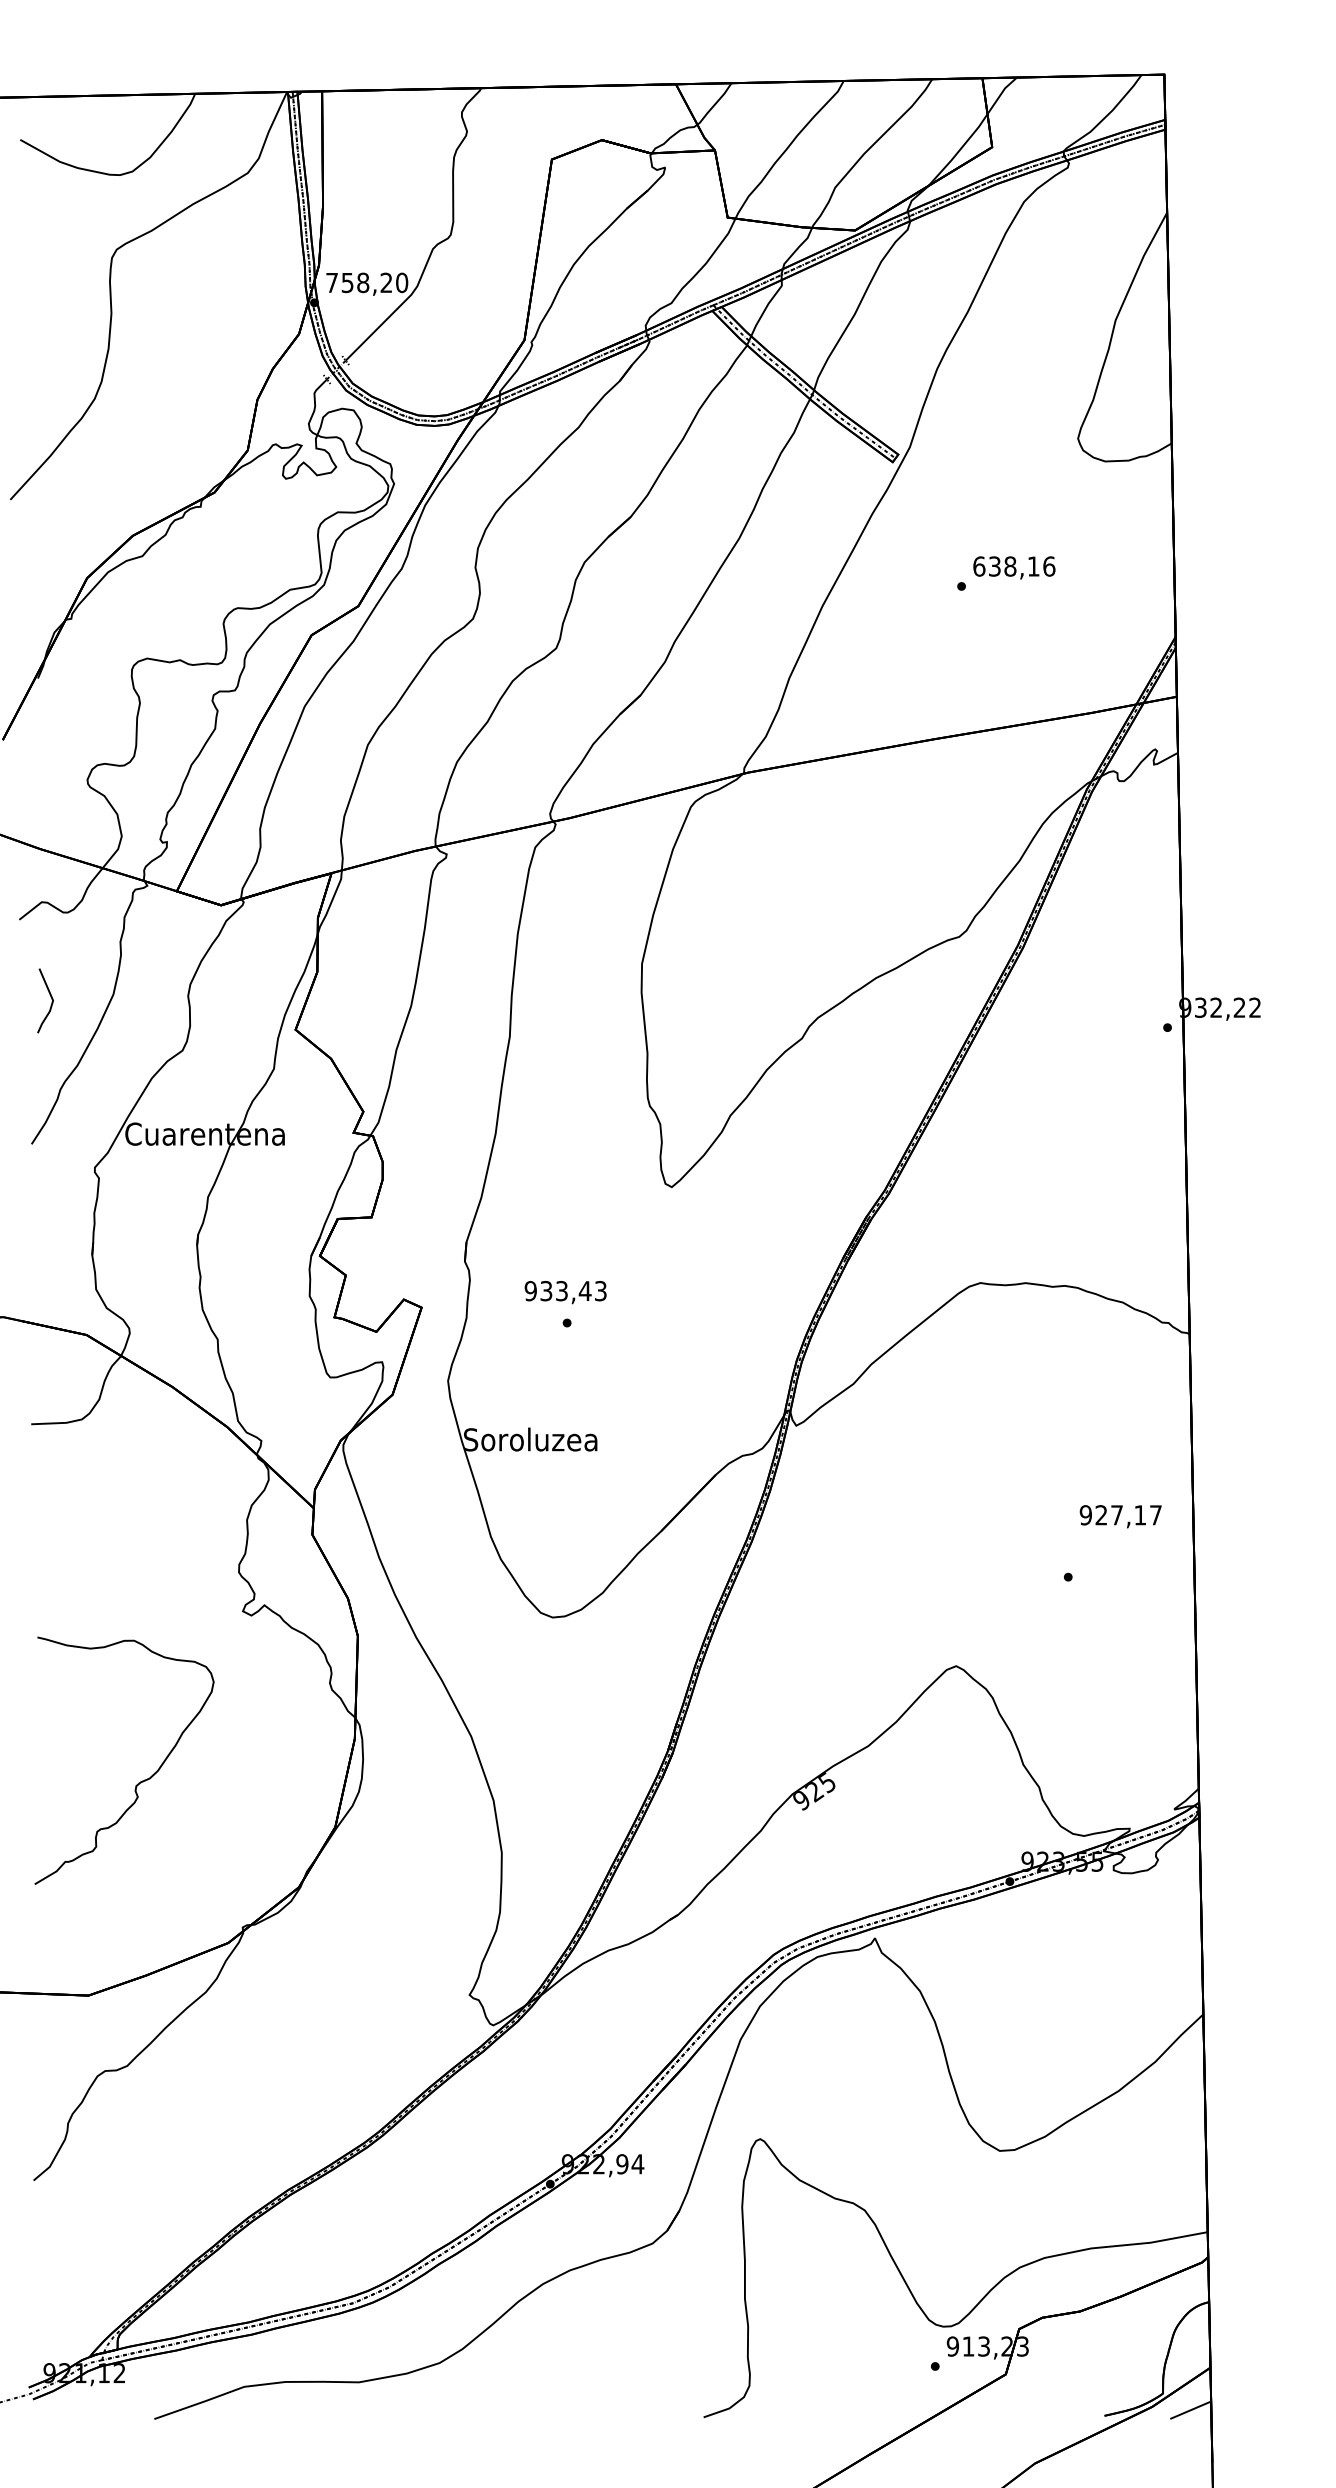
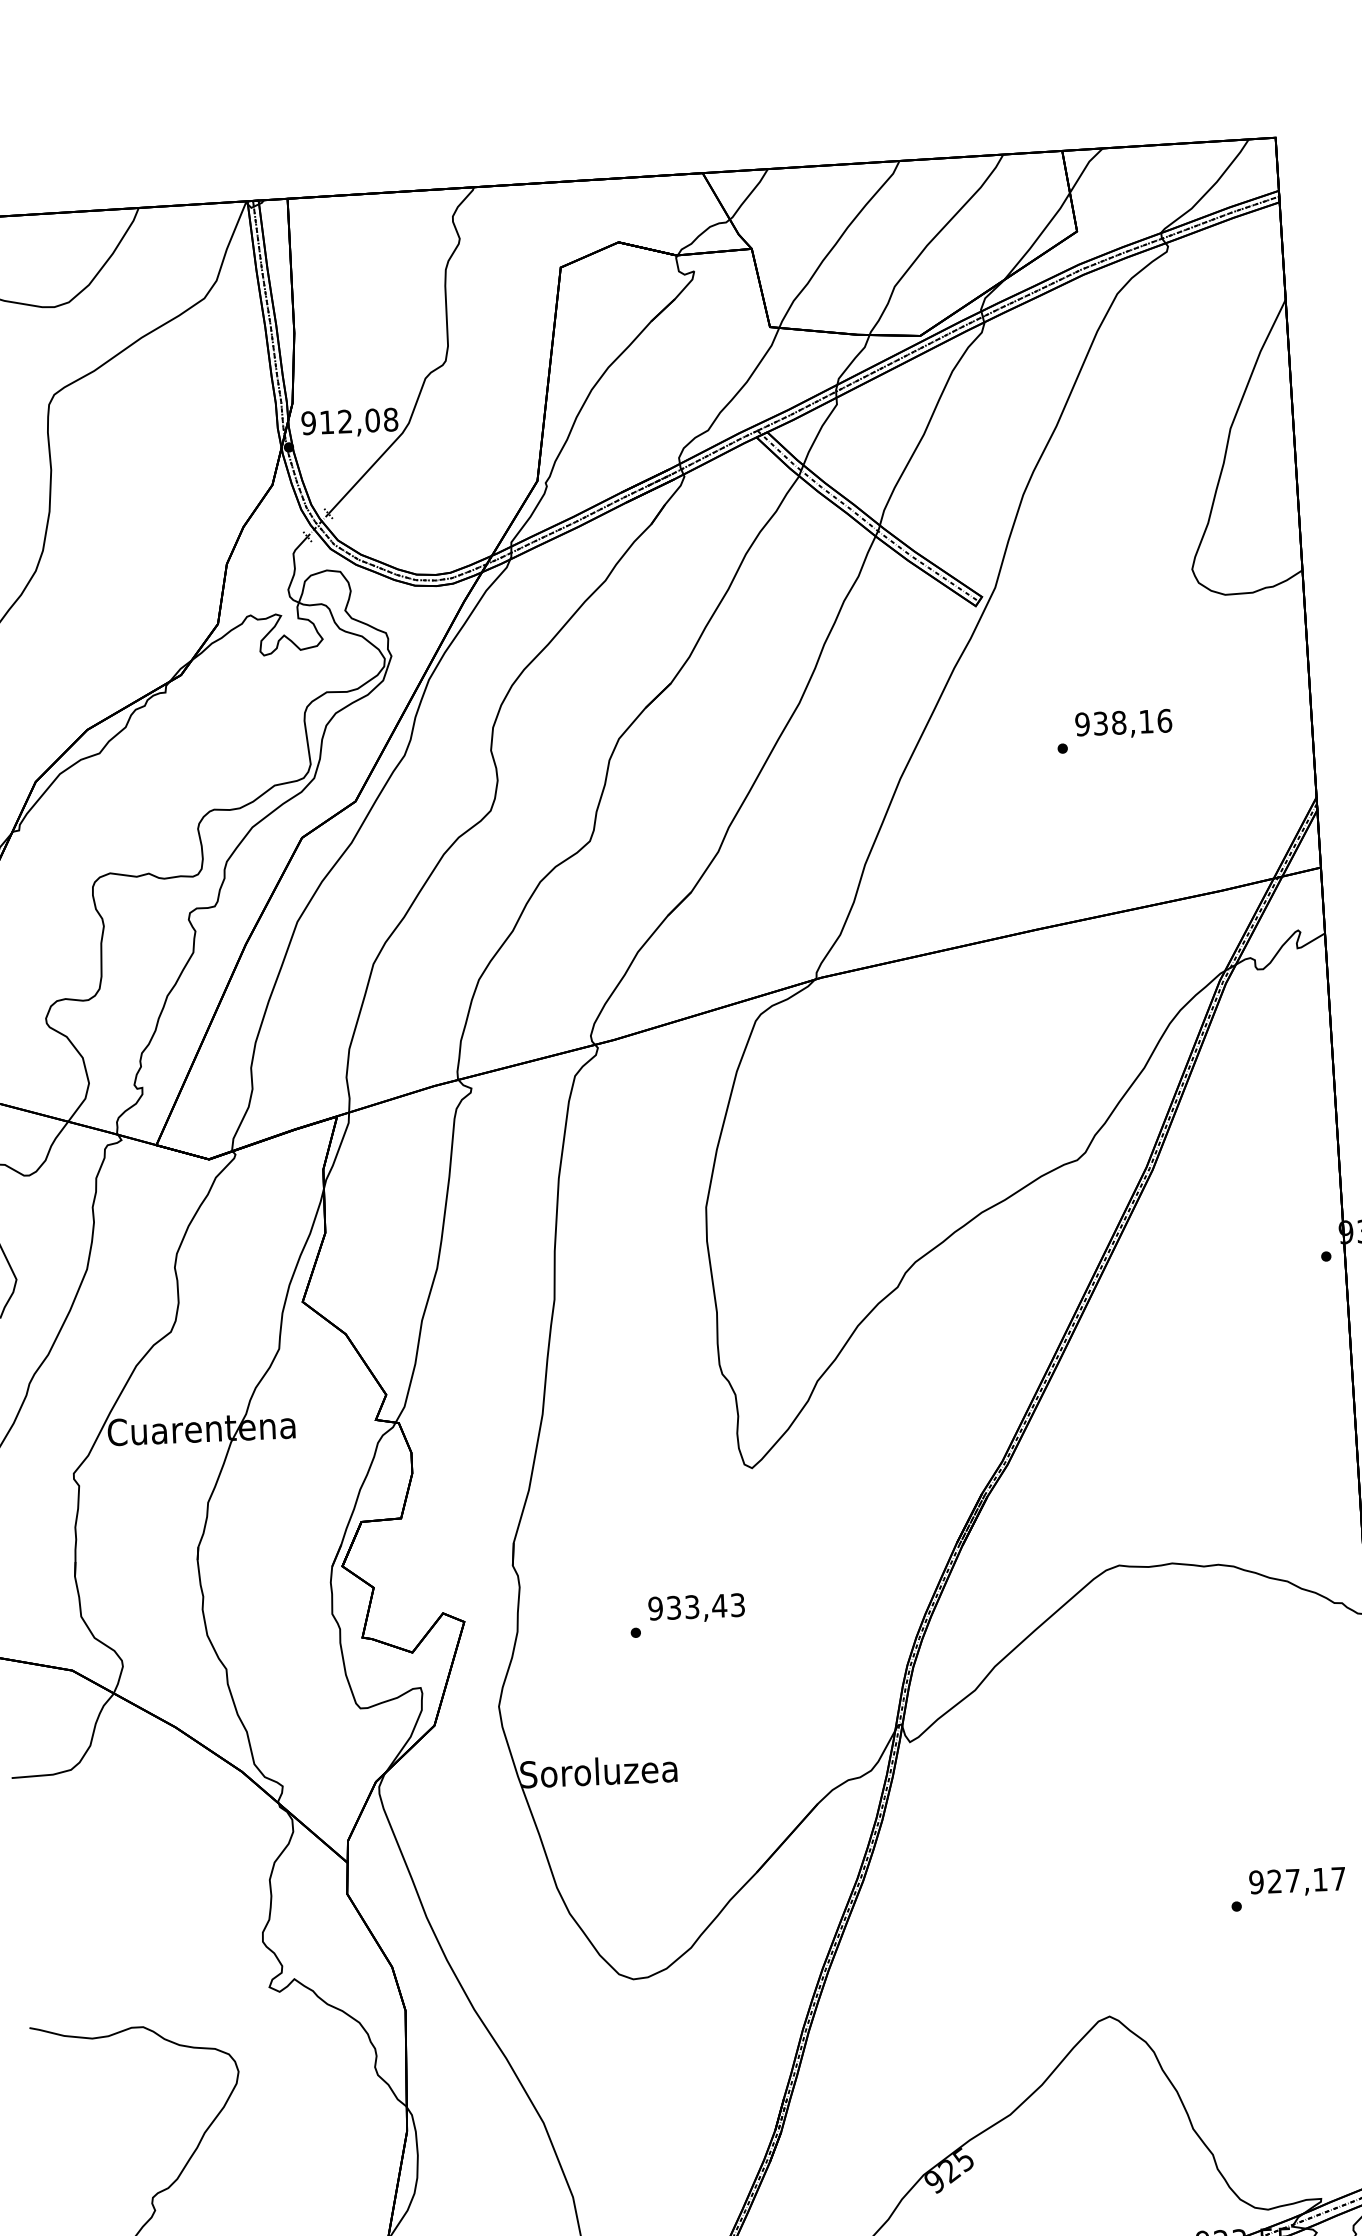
text: (367, 282) -> (350, 421), 758,20 -> 912,08
text: (979, 566) -> (1082, 724), 638,16 -> 938,16
text: (565, 1292) -> (696, 1608), moved
text: (1120, 1516) -> (1297, 1882), moved

